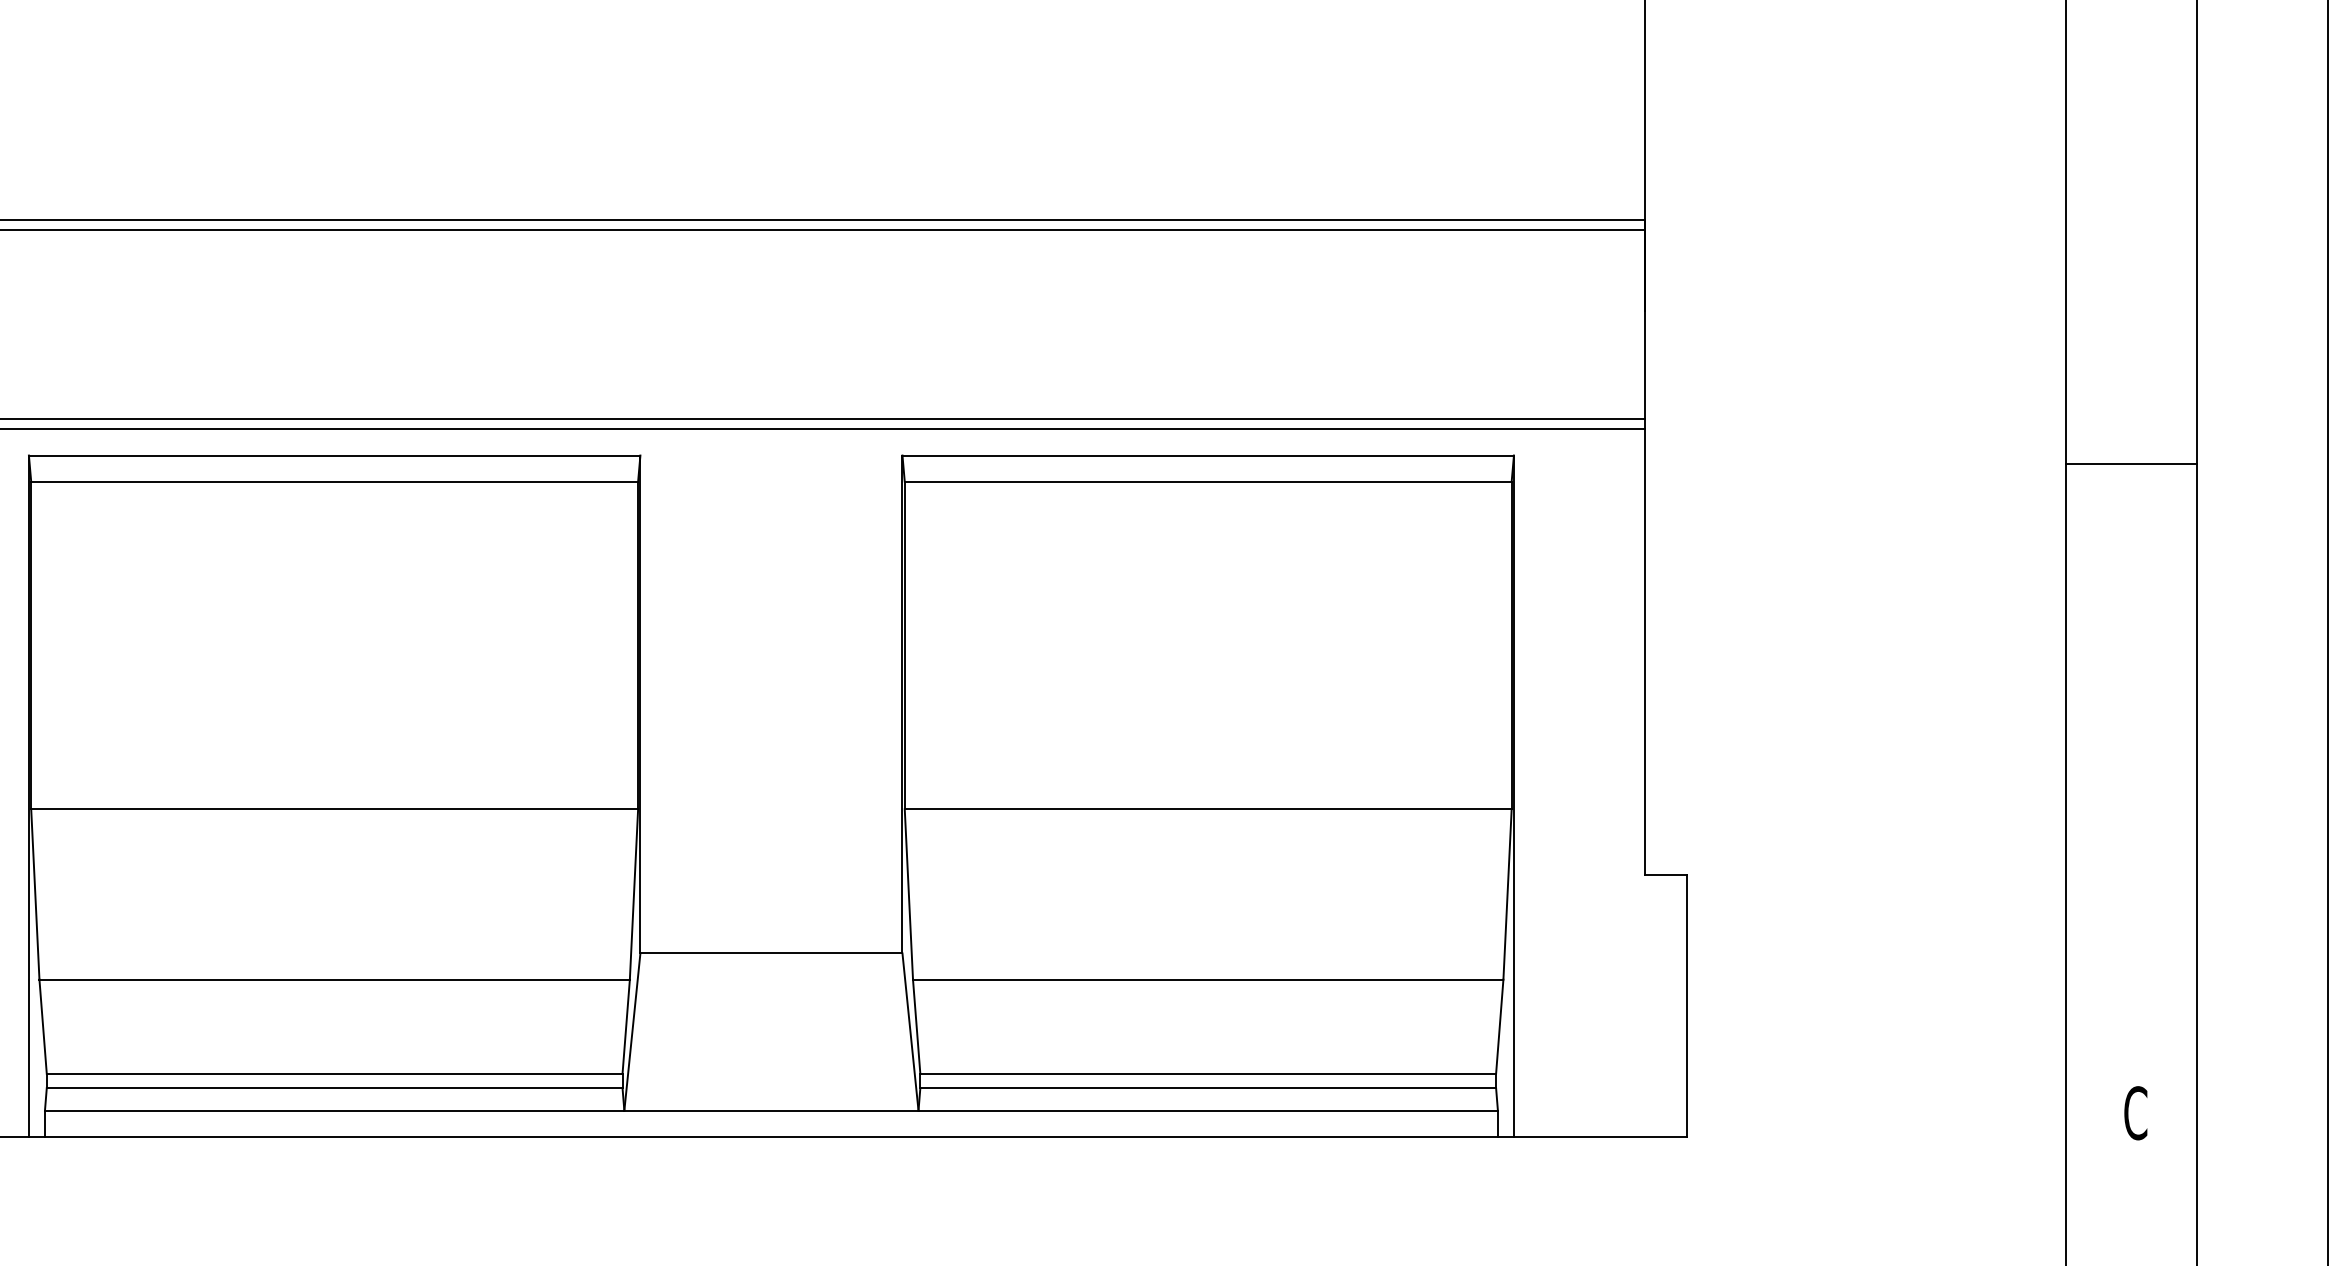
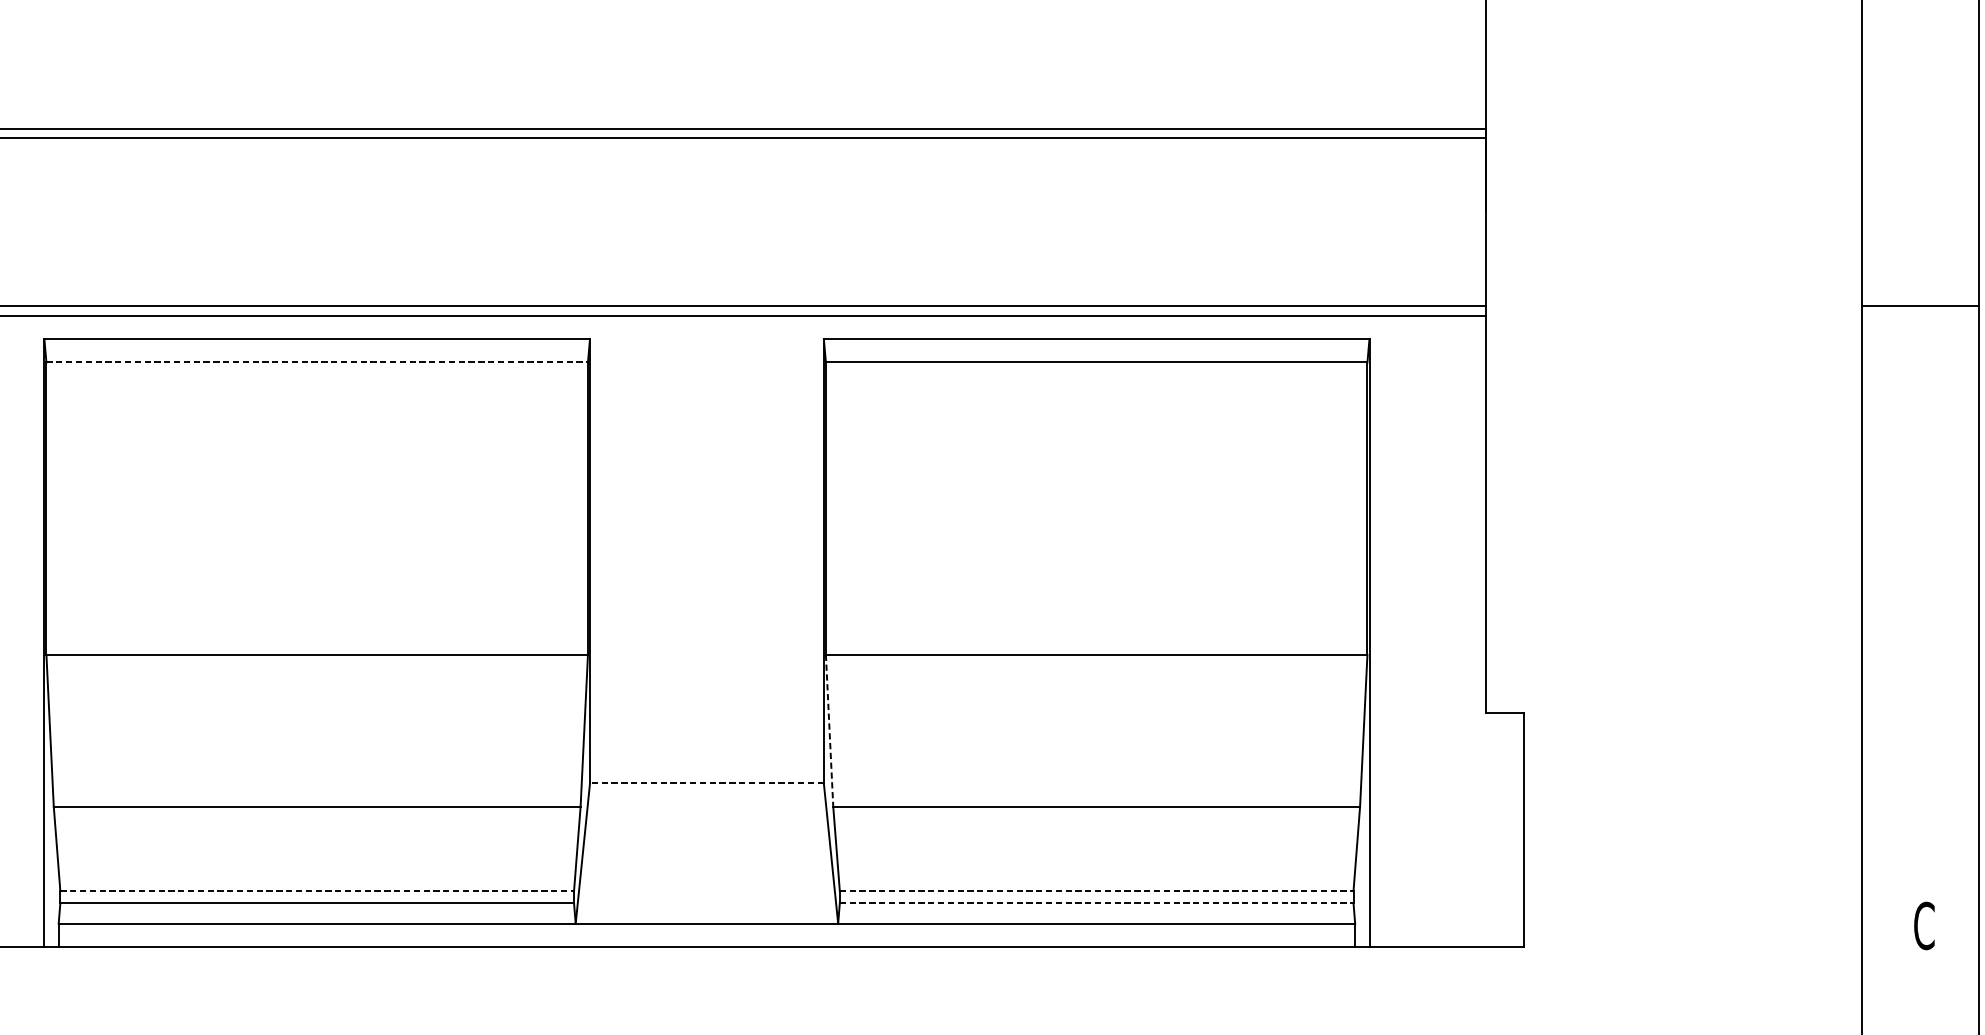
line: (2131, 464) -> (1920, 306), moved
line: (335, 481) -> (317, 362), solid -> dashed
line: (908, 895) -> (829, 731), solid -> dashed
line: (770, 953) -> (706, 783), solid -> dashed
line: (334, 1074) -> (317, 891), solid -> dashed
line: (1208, 1074) -> (1096, 891), solid -> dashed
line: (1208, 1088) -> (1096, 903), solid -> dashed

